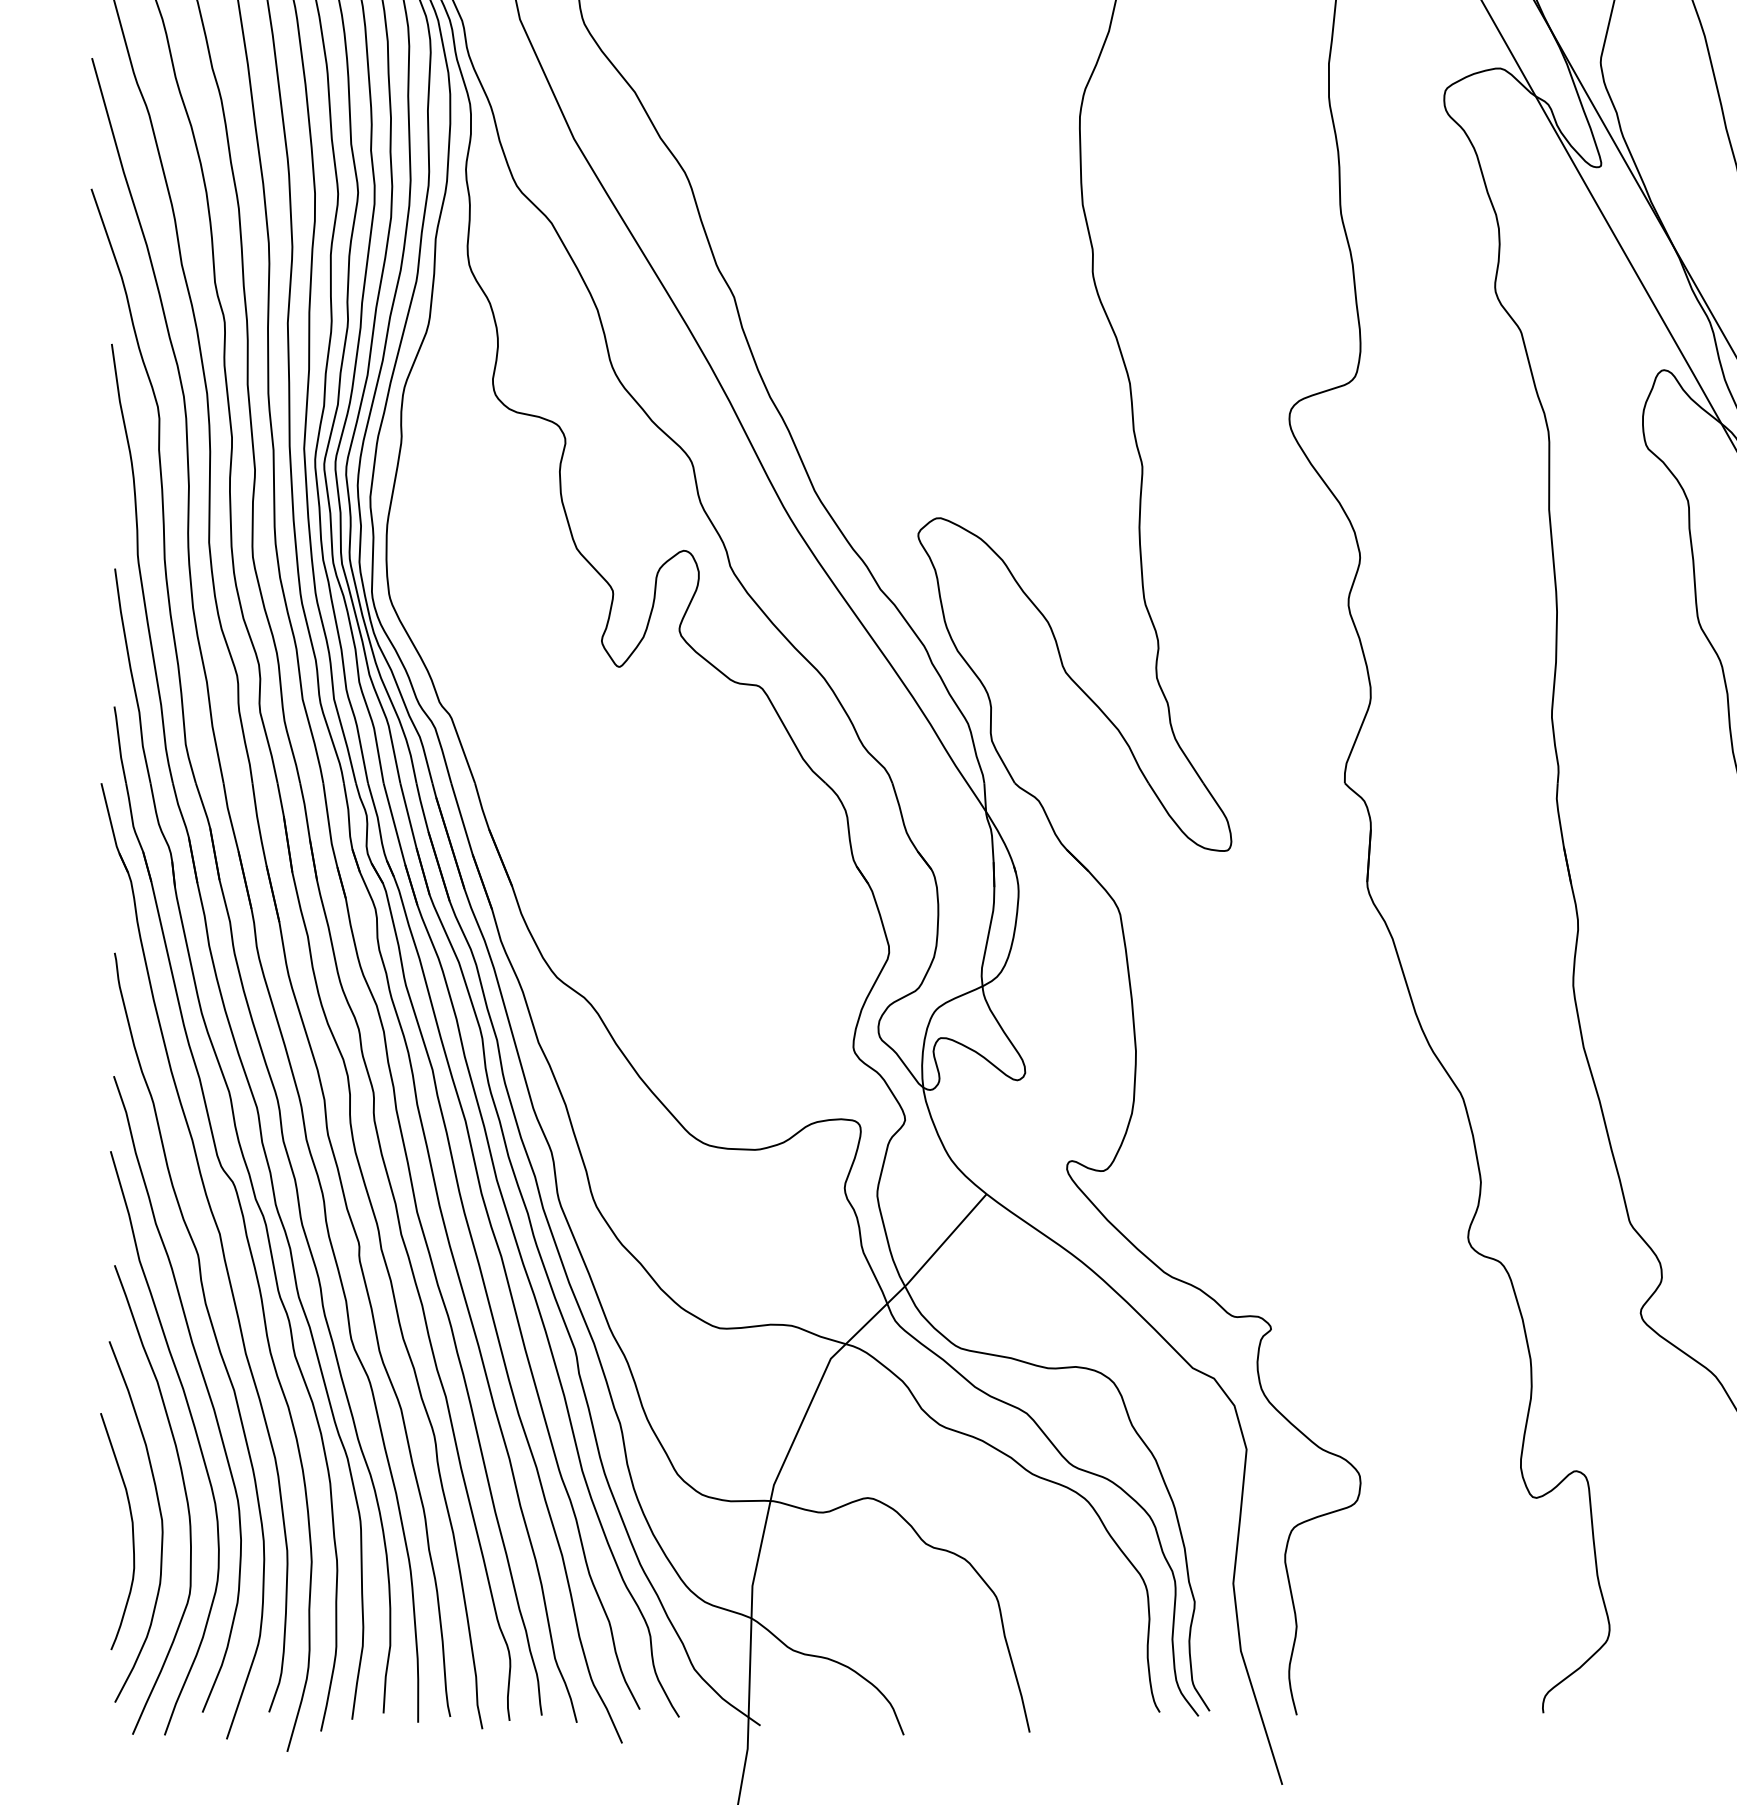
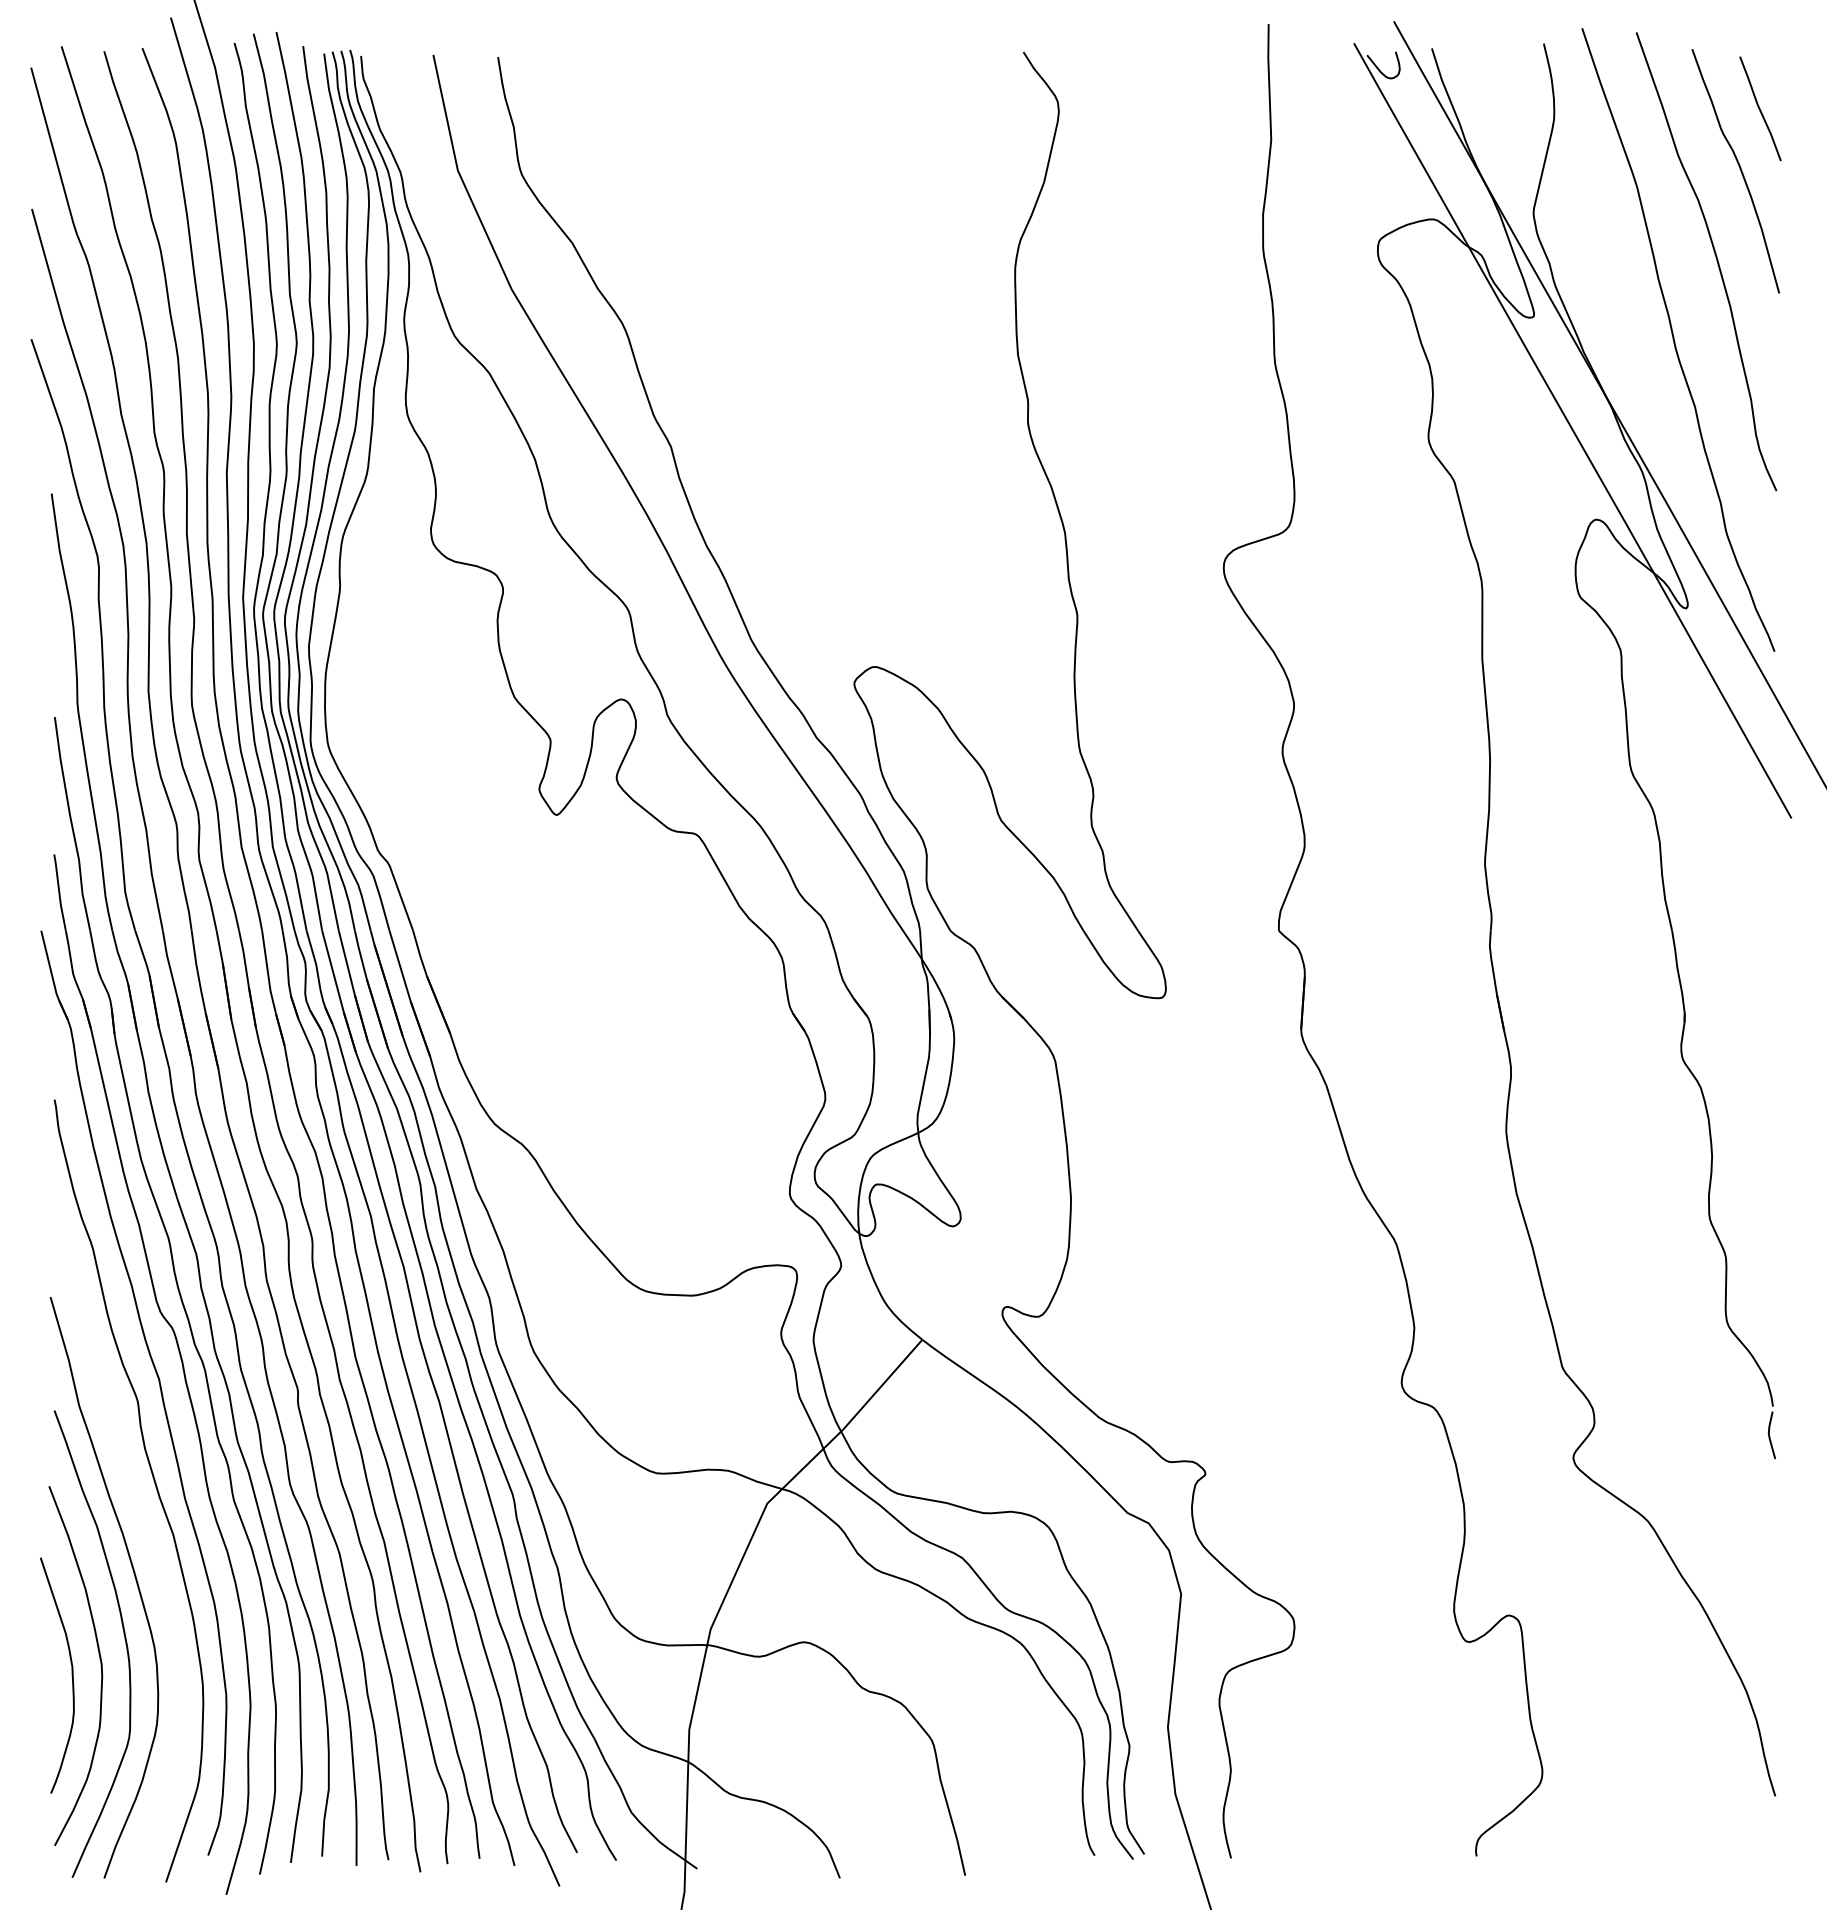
curve: (205, 1385) -> (144, 1530), removed

